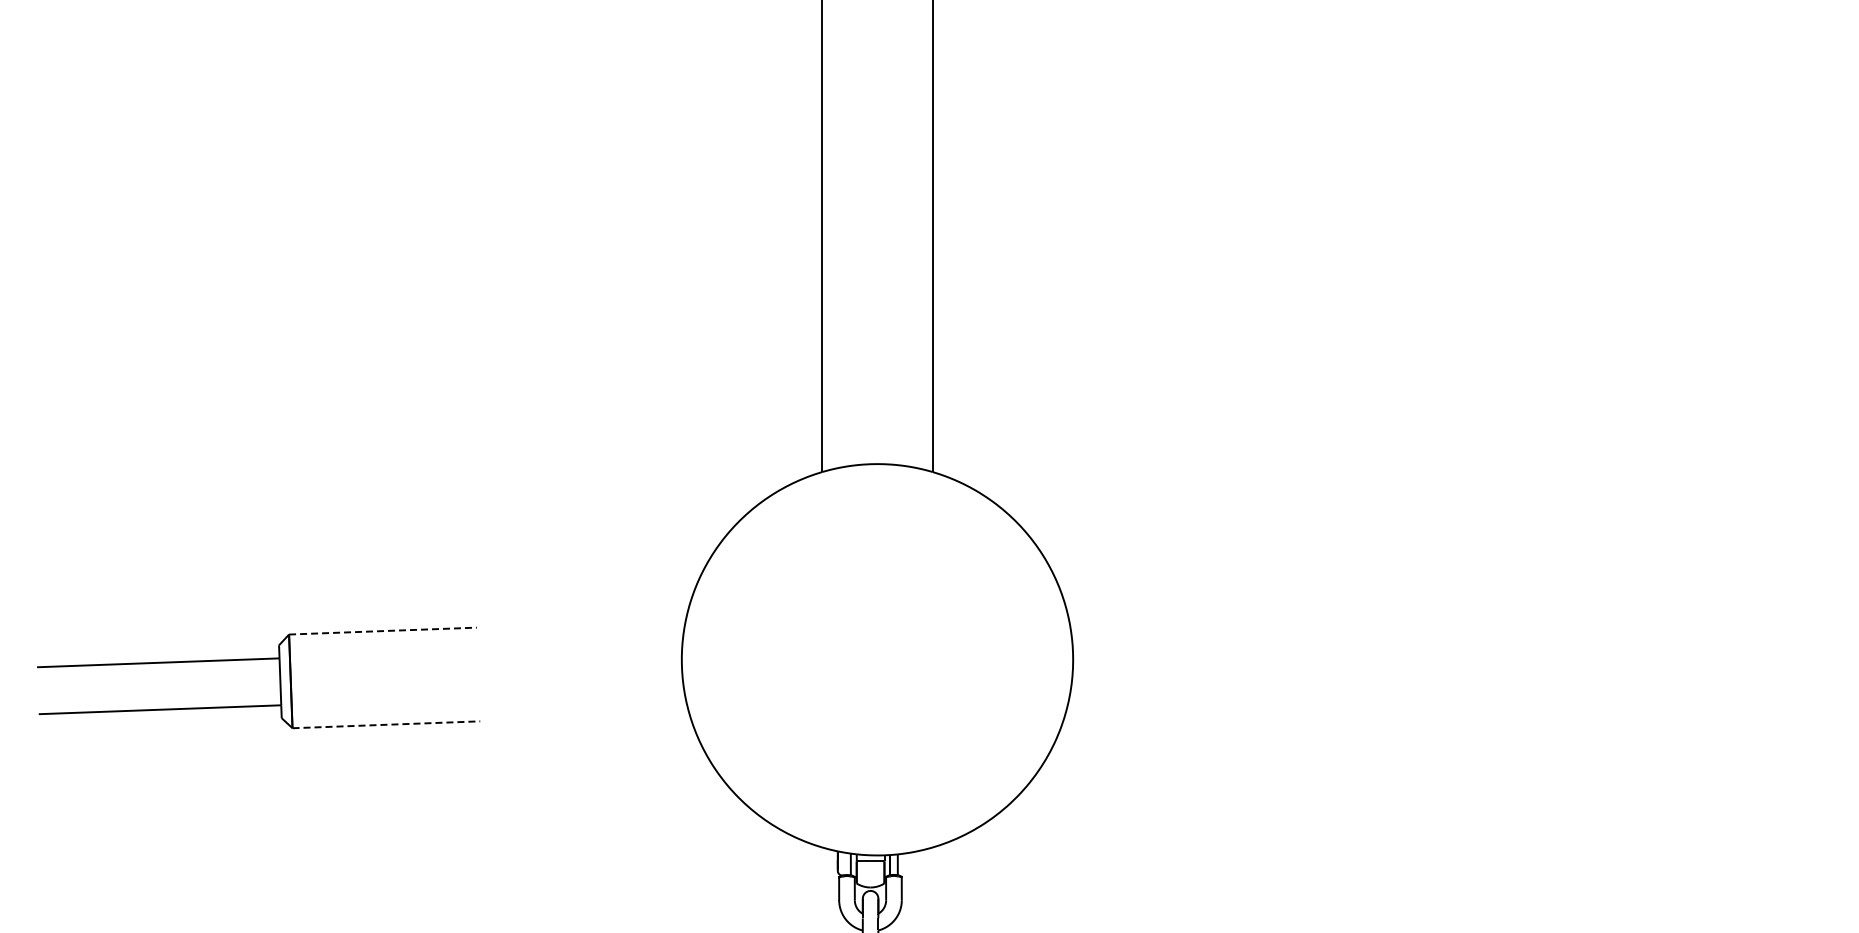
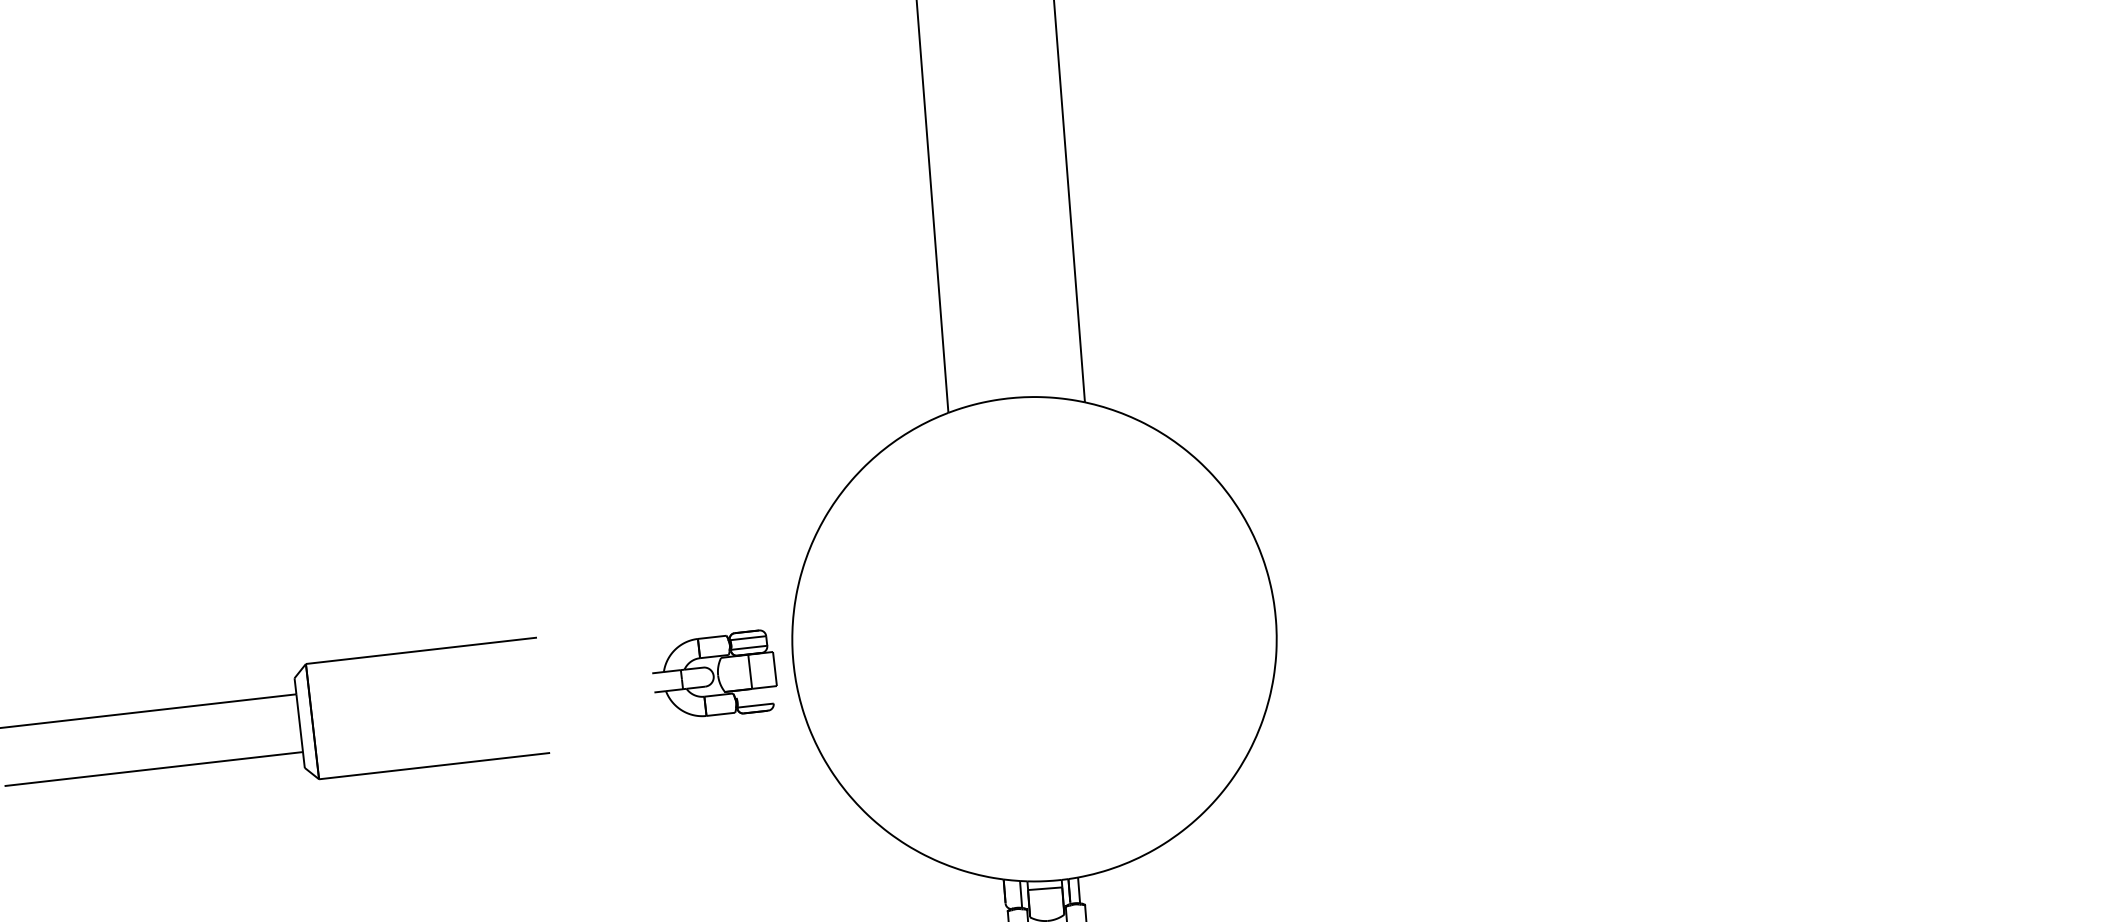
line: (382, 631) -> (420, 651), dashed -> solid
part: (617, 668) -> (714, 674), added
line: (386, 724) -> (434, 765), dashed -> solid

